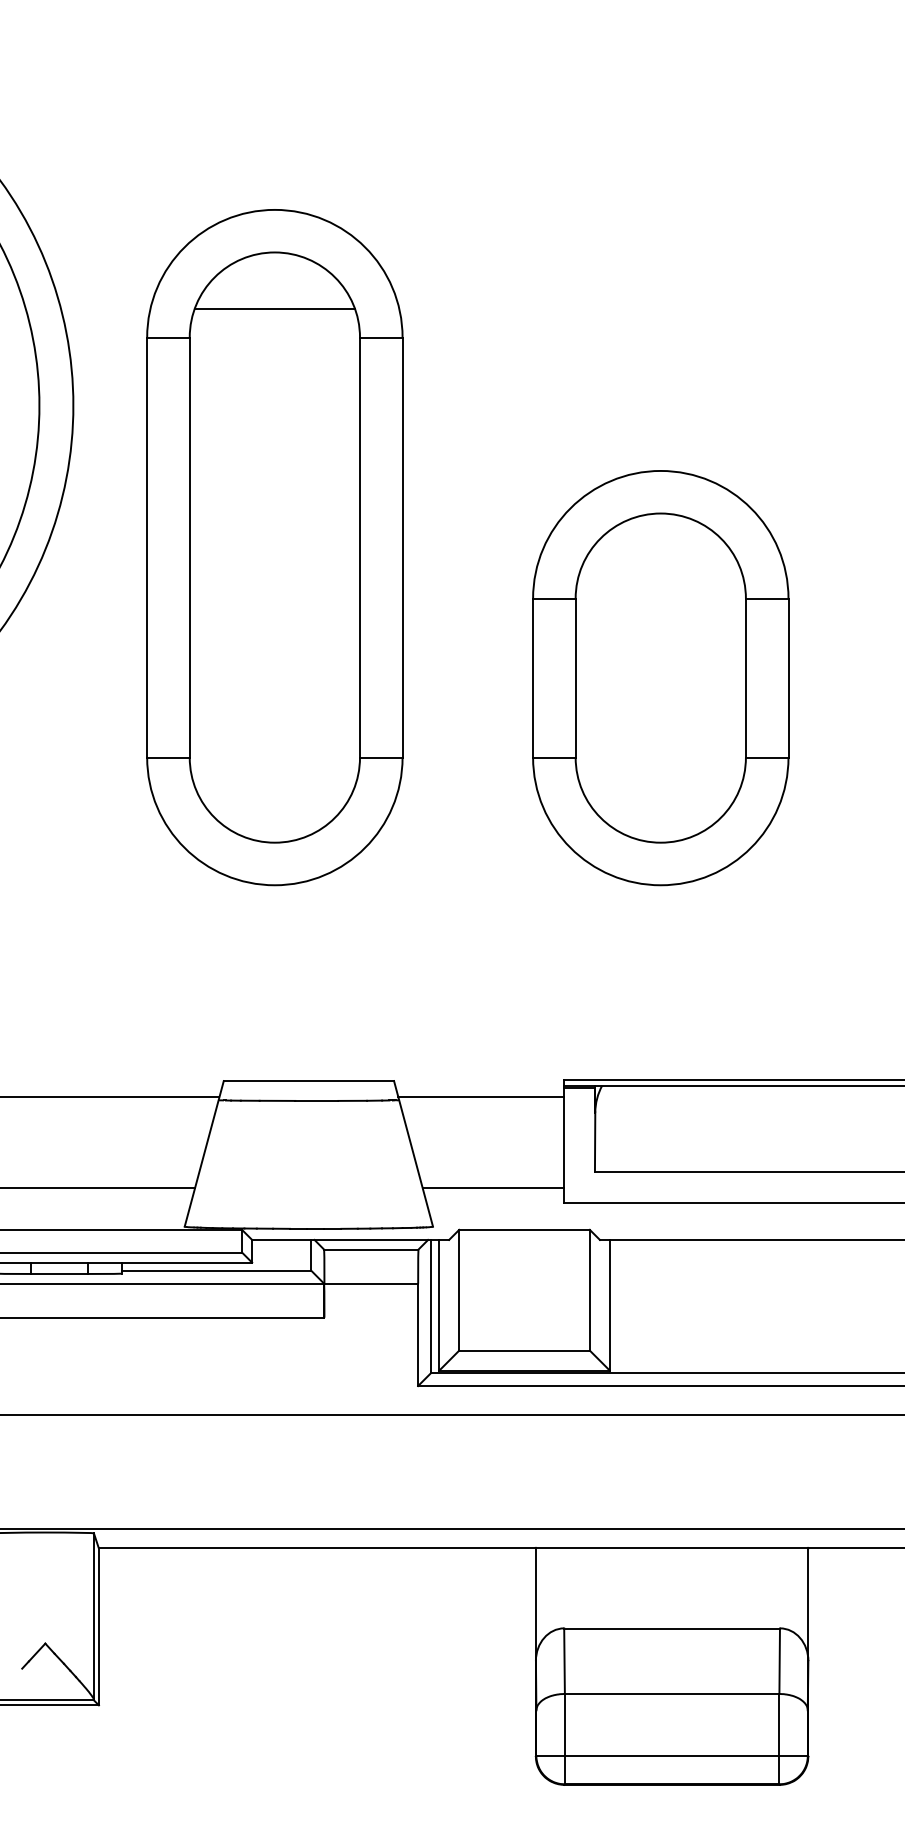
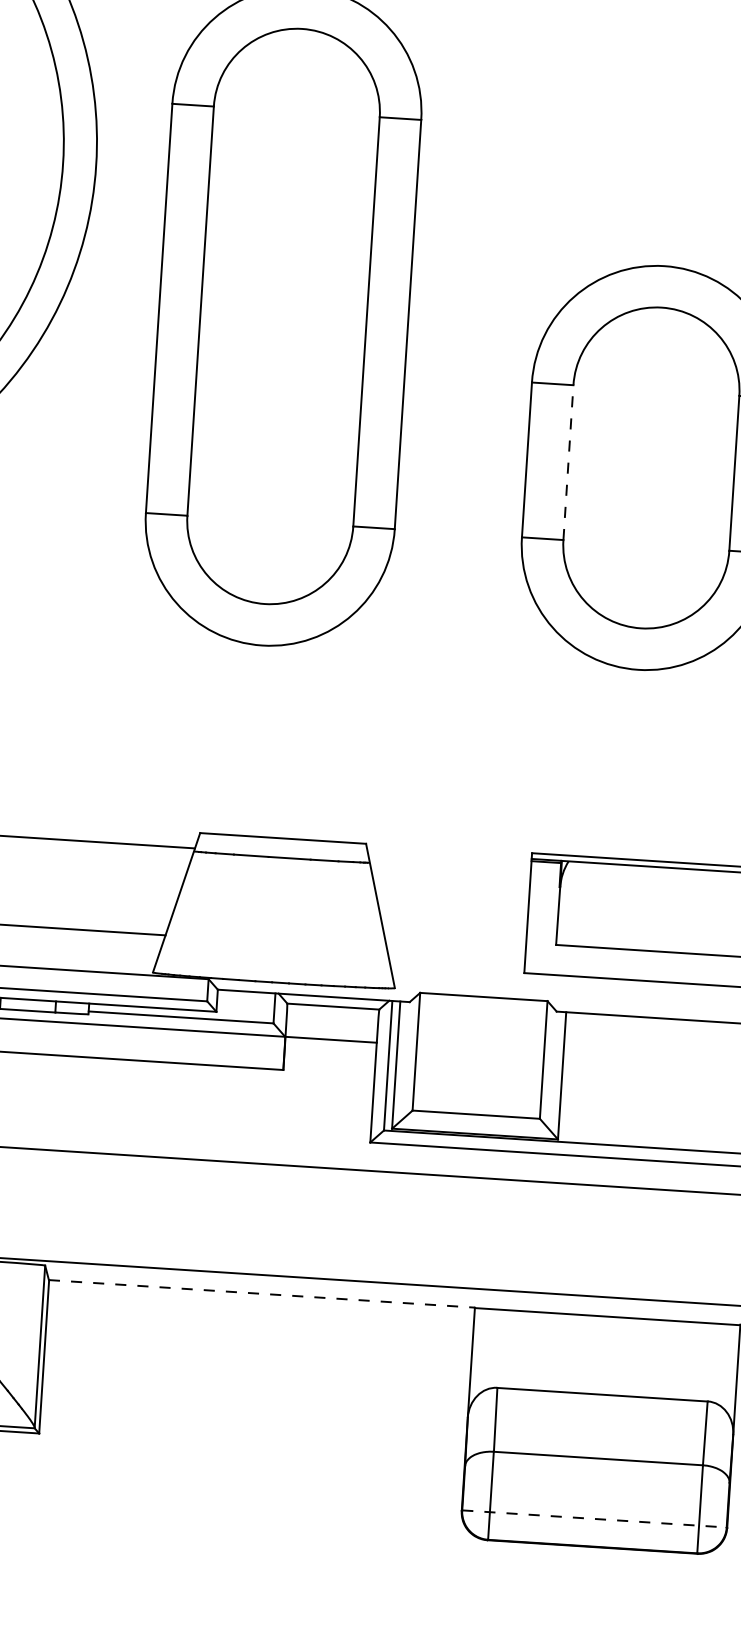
line: (274, 309) -> (298, 84), removed
line: (575, 677) -> (568, 462), solid -> dashed
line: (481, 1097) -> (450, 865), removed
line: (493, 1187) -> (456, 953), removed
line: (317, 1547) -> (262, 1293), solid -> dashed
line: (672, 1755) -> (594, 1518), solid -> dashed

